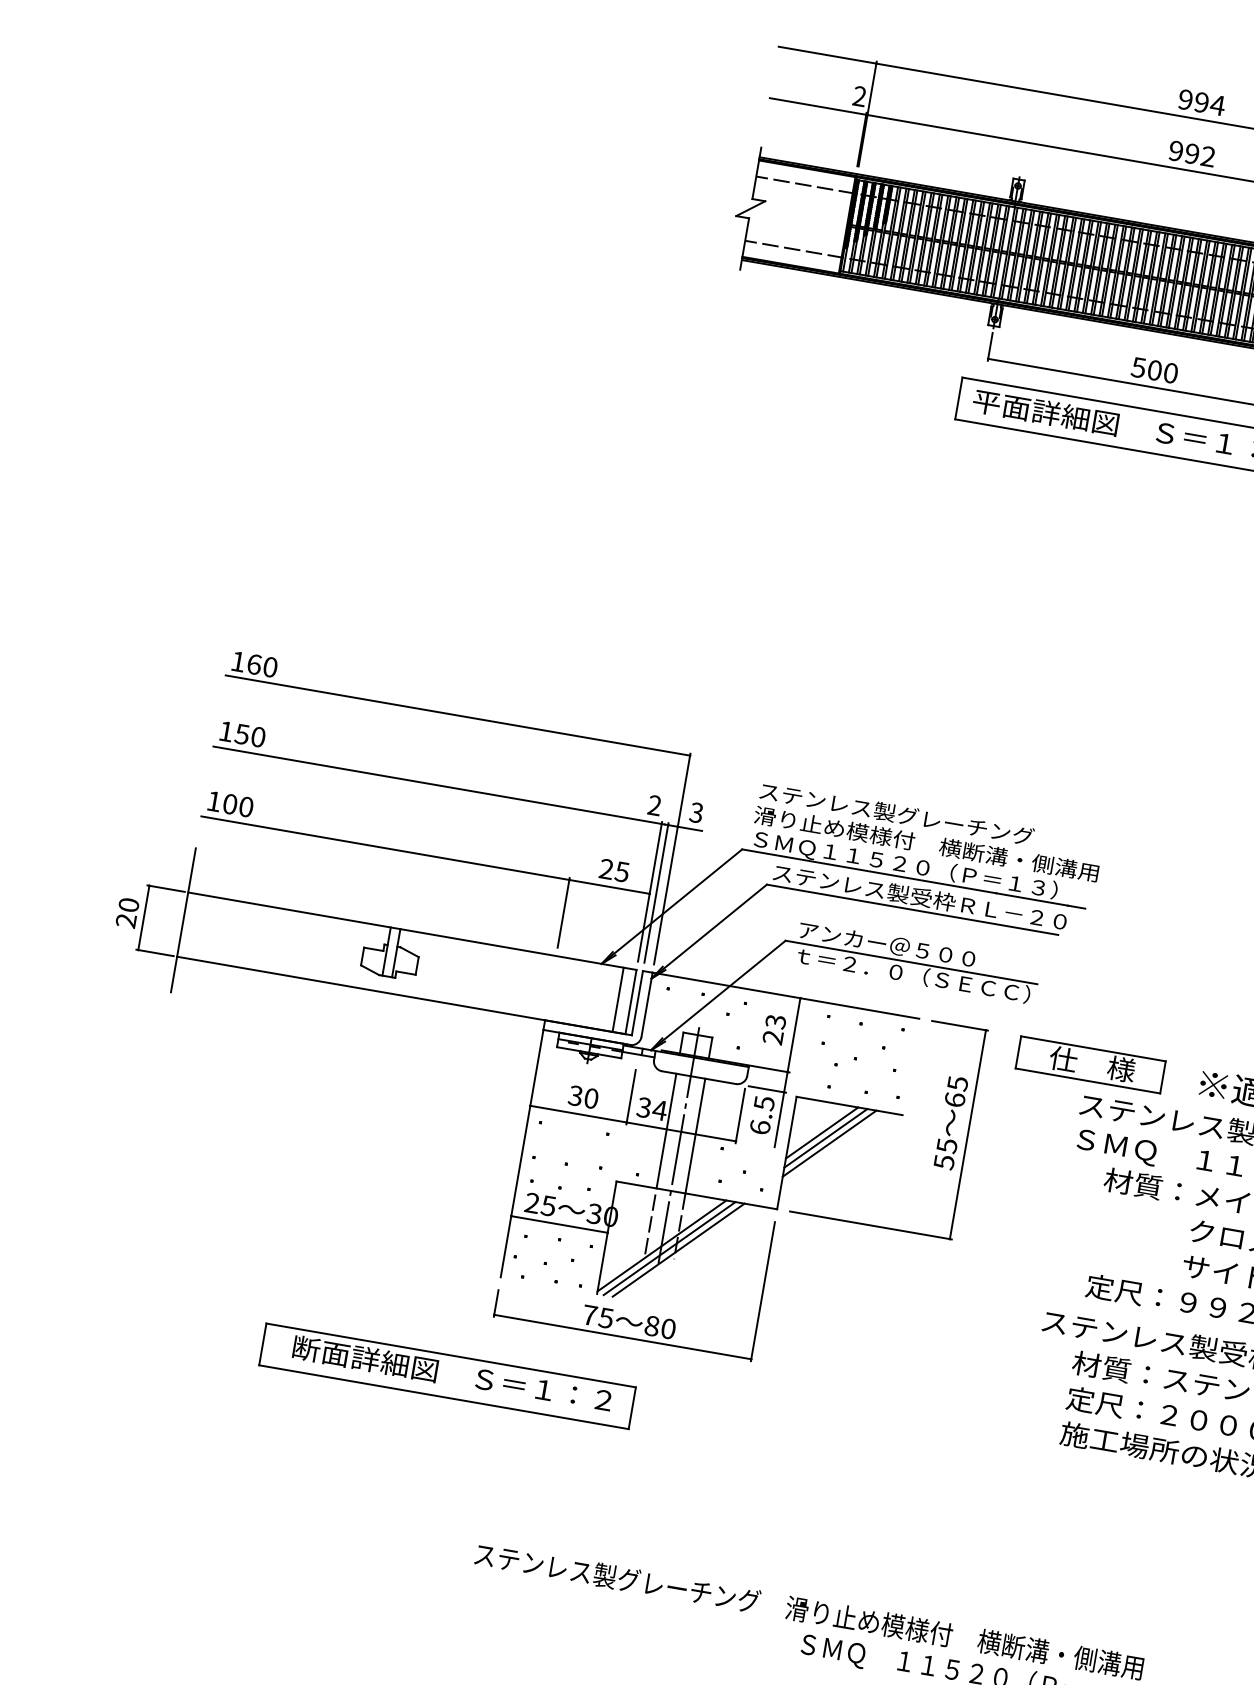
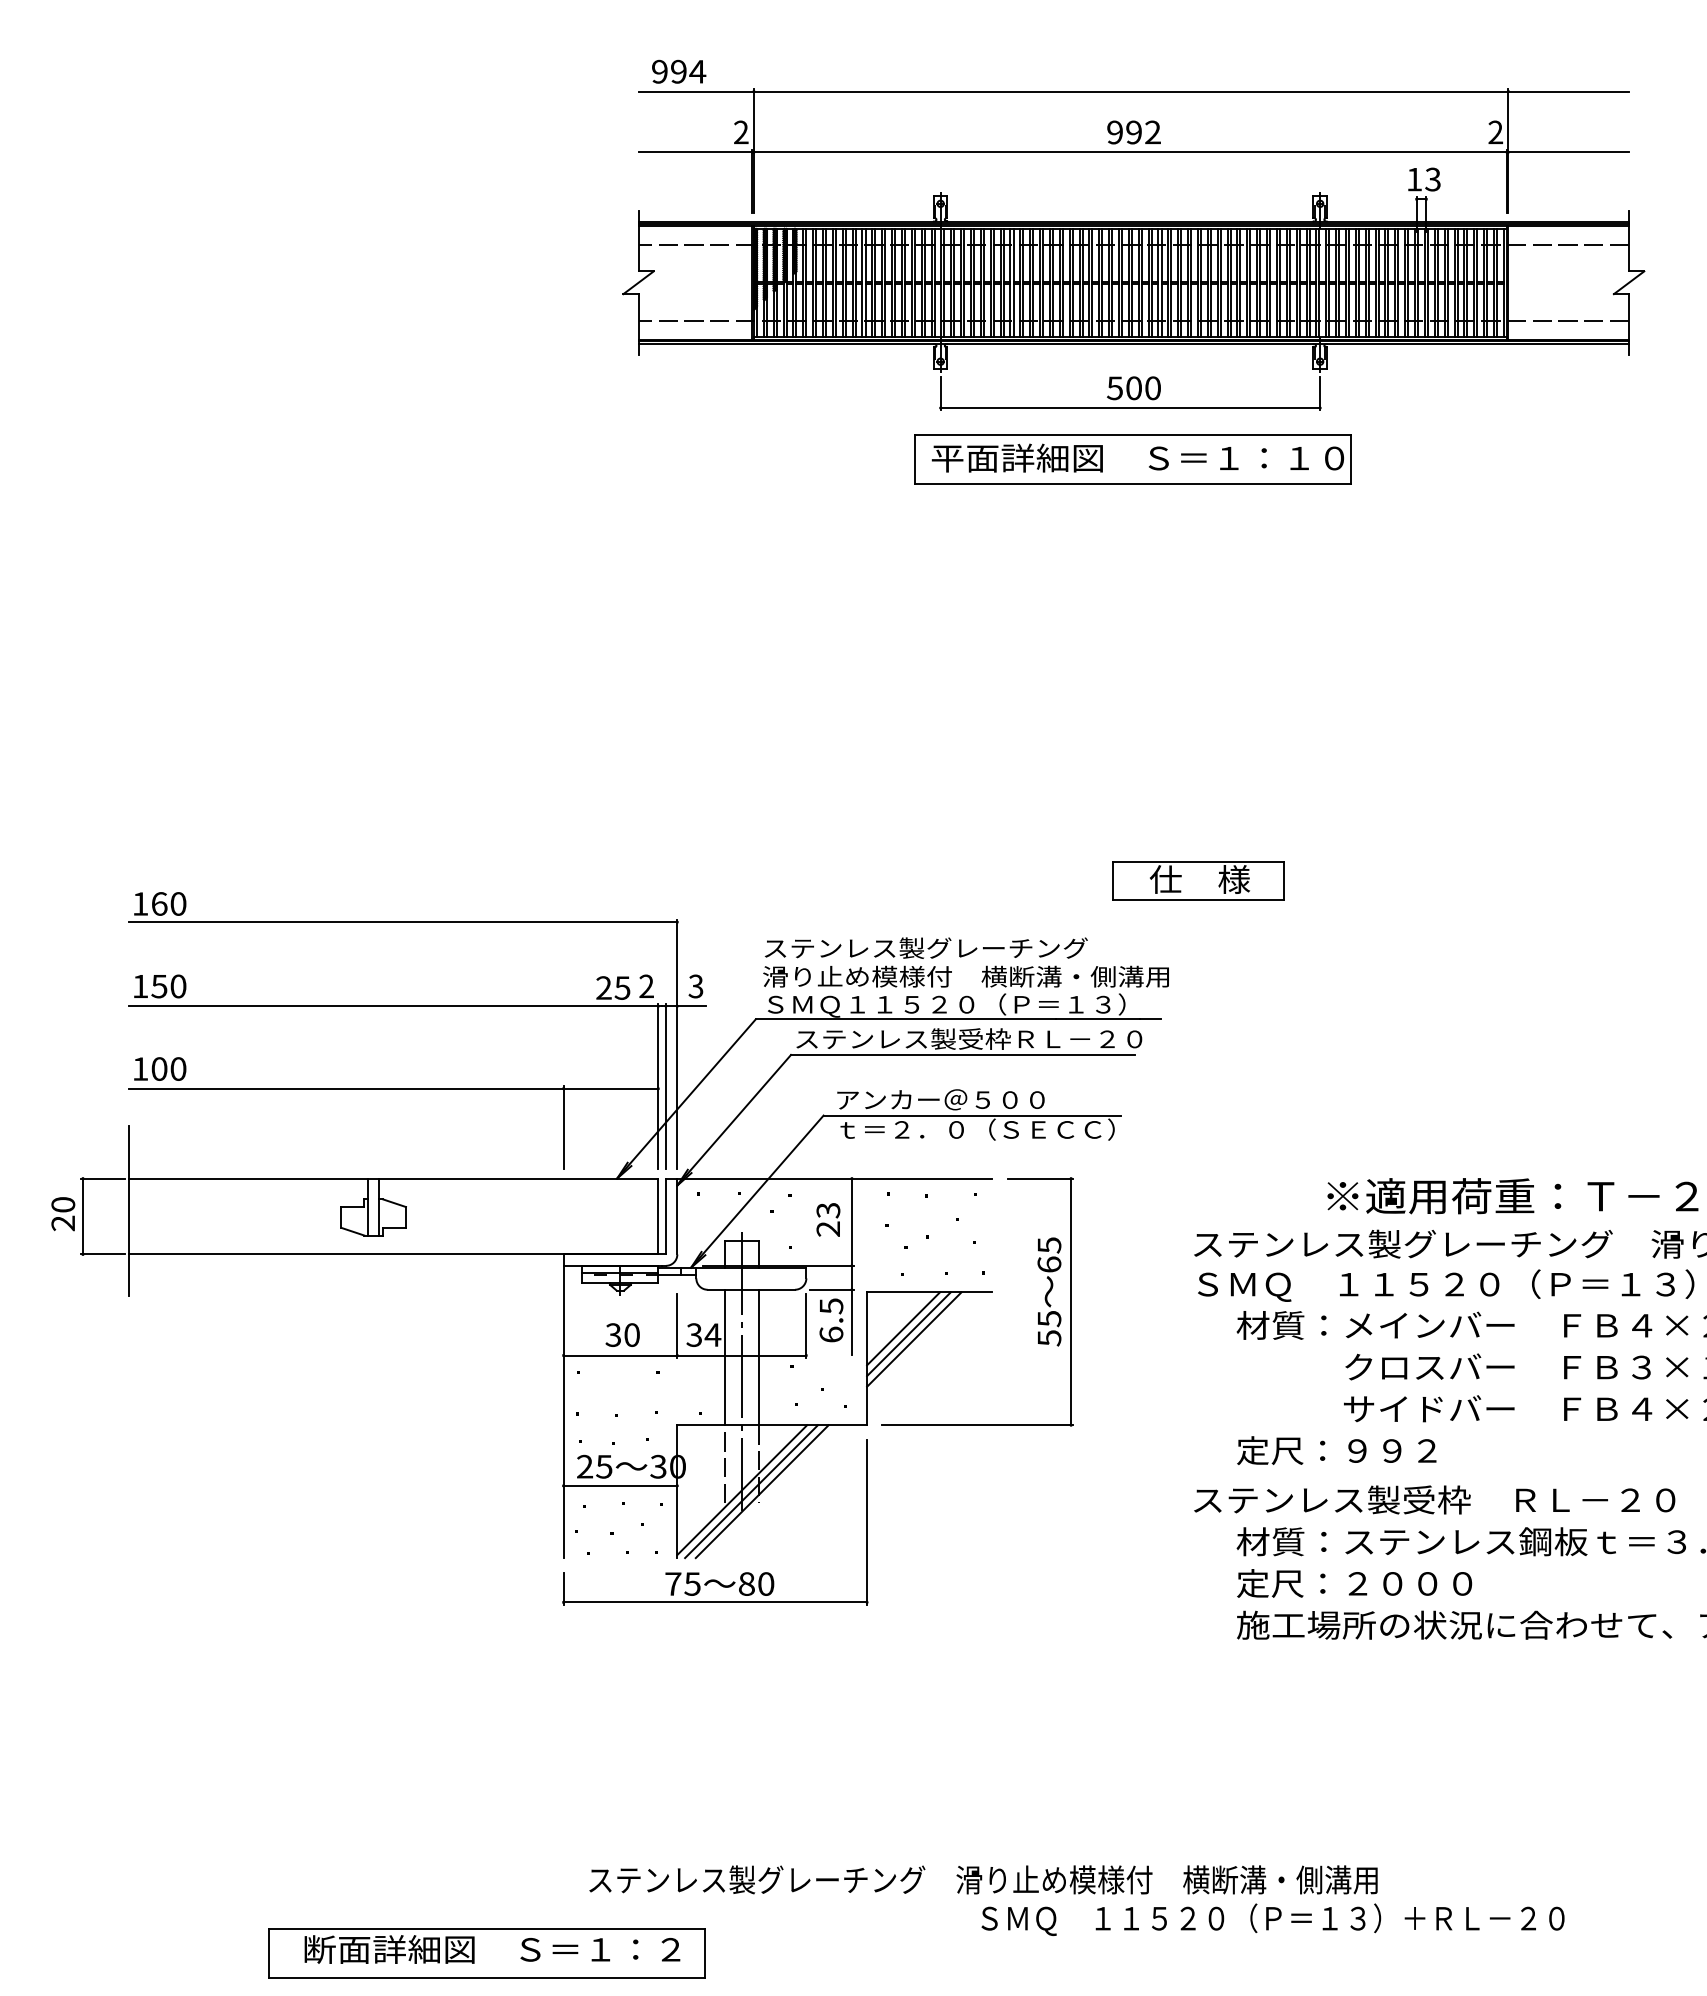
text: (1202, 102) -> (679, 71), moved
text: (614, 870) -> (613, 987), moved
line: (618, 999) -> (643, 1216), removed
part: (1091, 1064) -> (1198, 880), moved
part: (446, 1376) -> (486, 1953), moved

